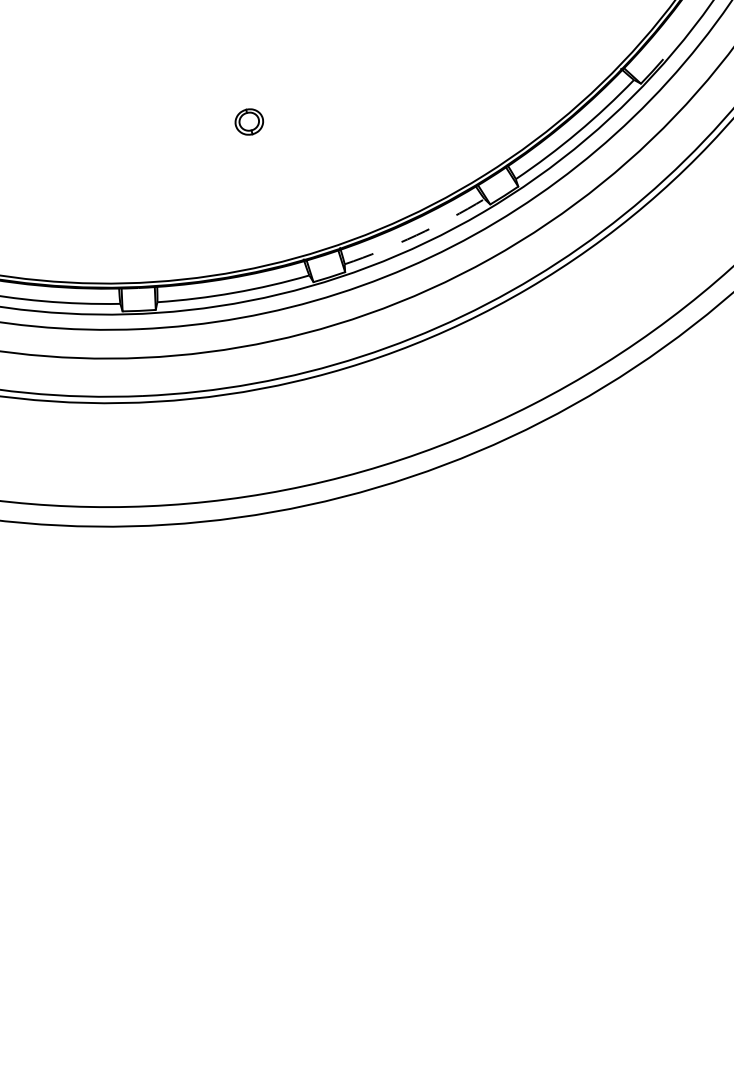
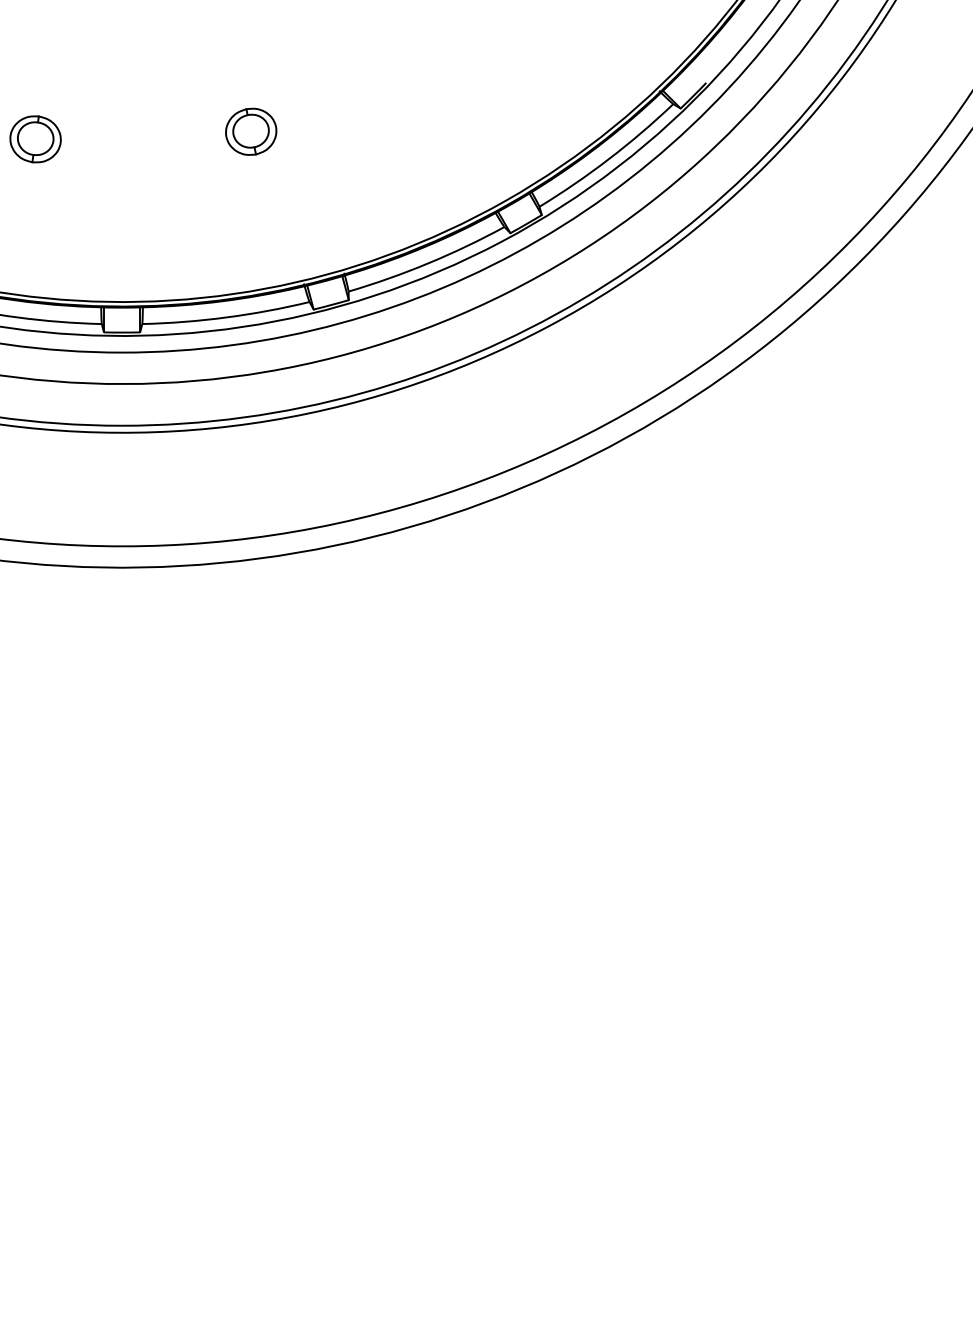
part: (249, 121) -> (251, 131), size x1.67
part: (52, 137) -> (35, 139), added
arc: (416, 235) -> (428, 263), dashed -> solid

